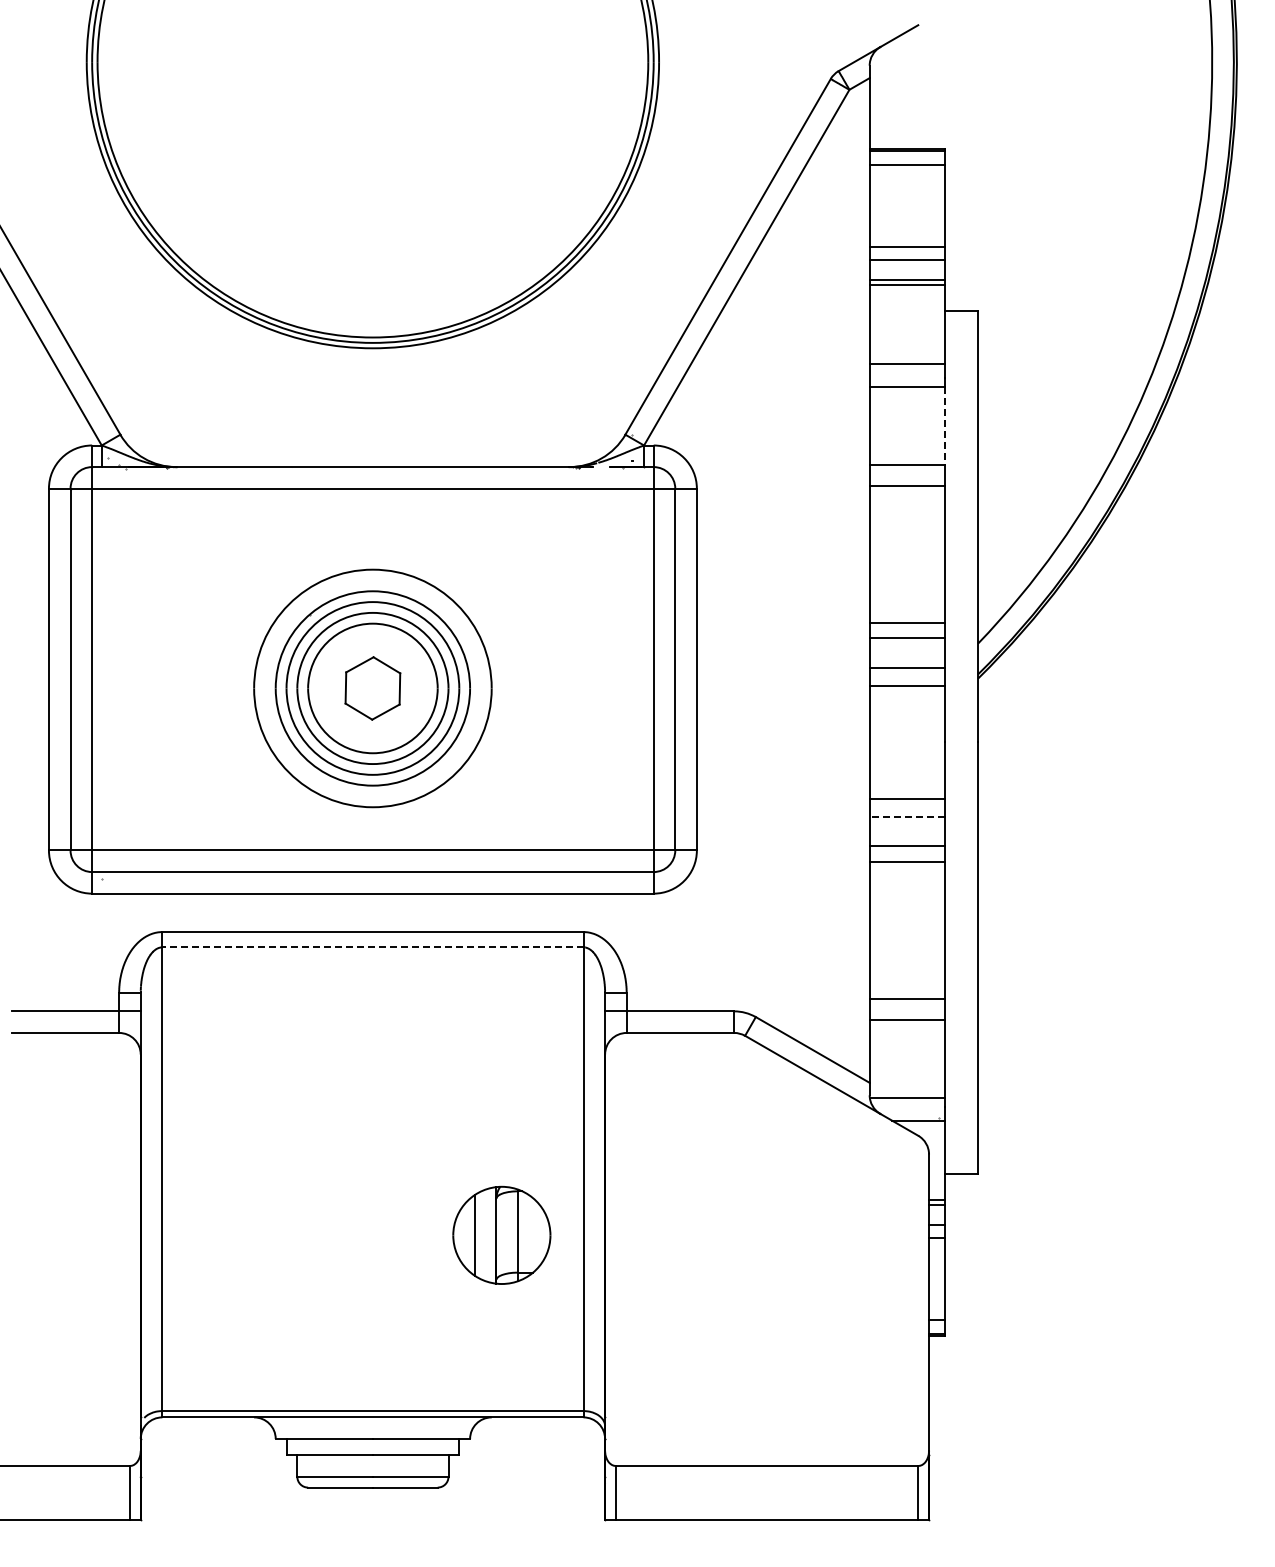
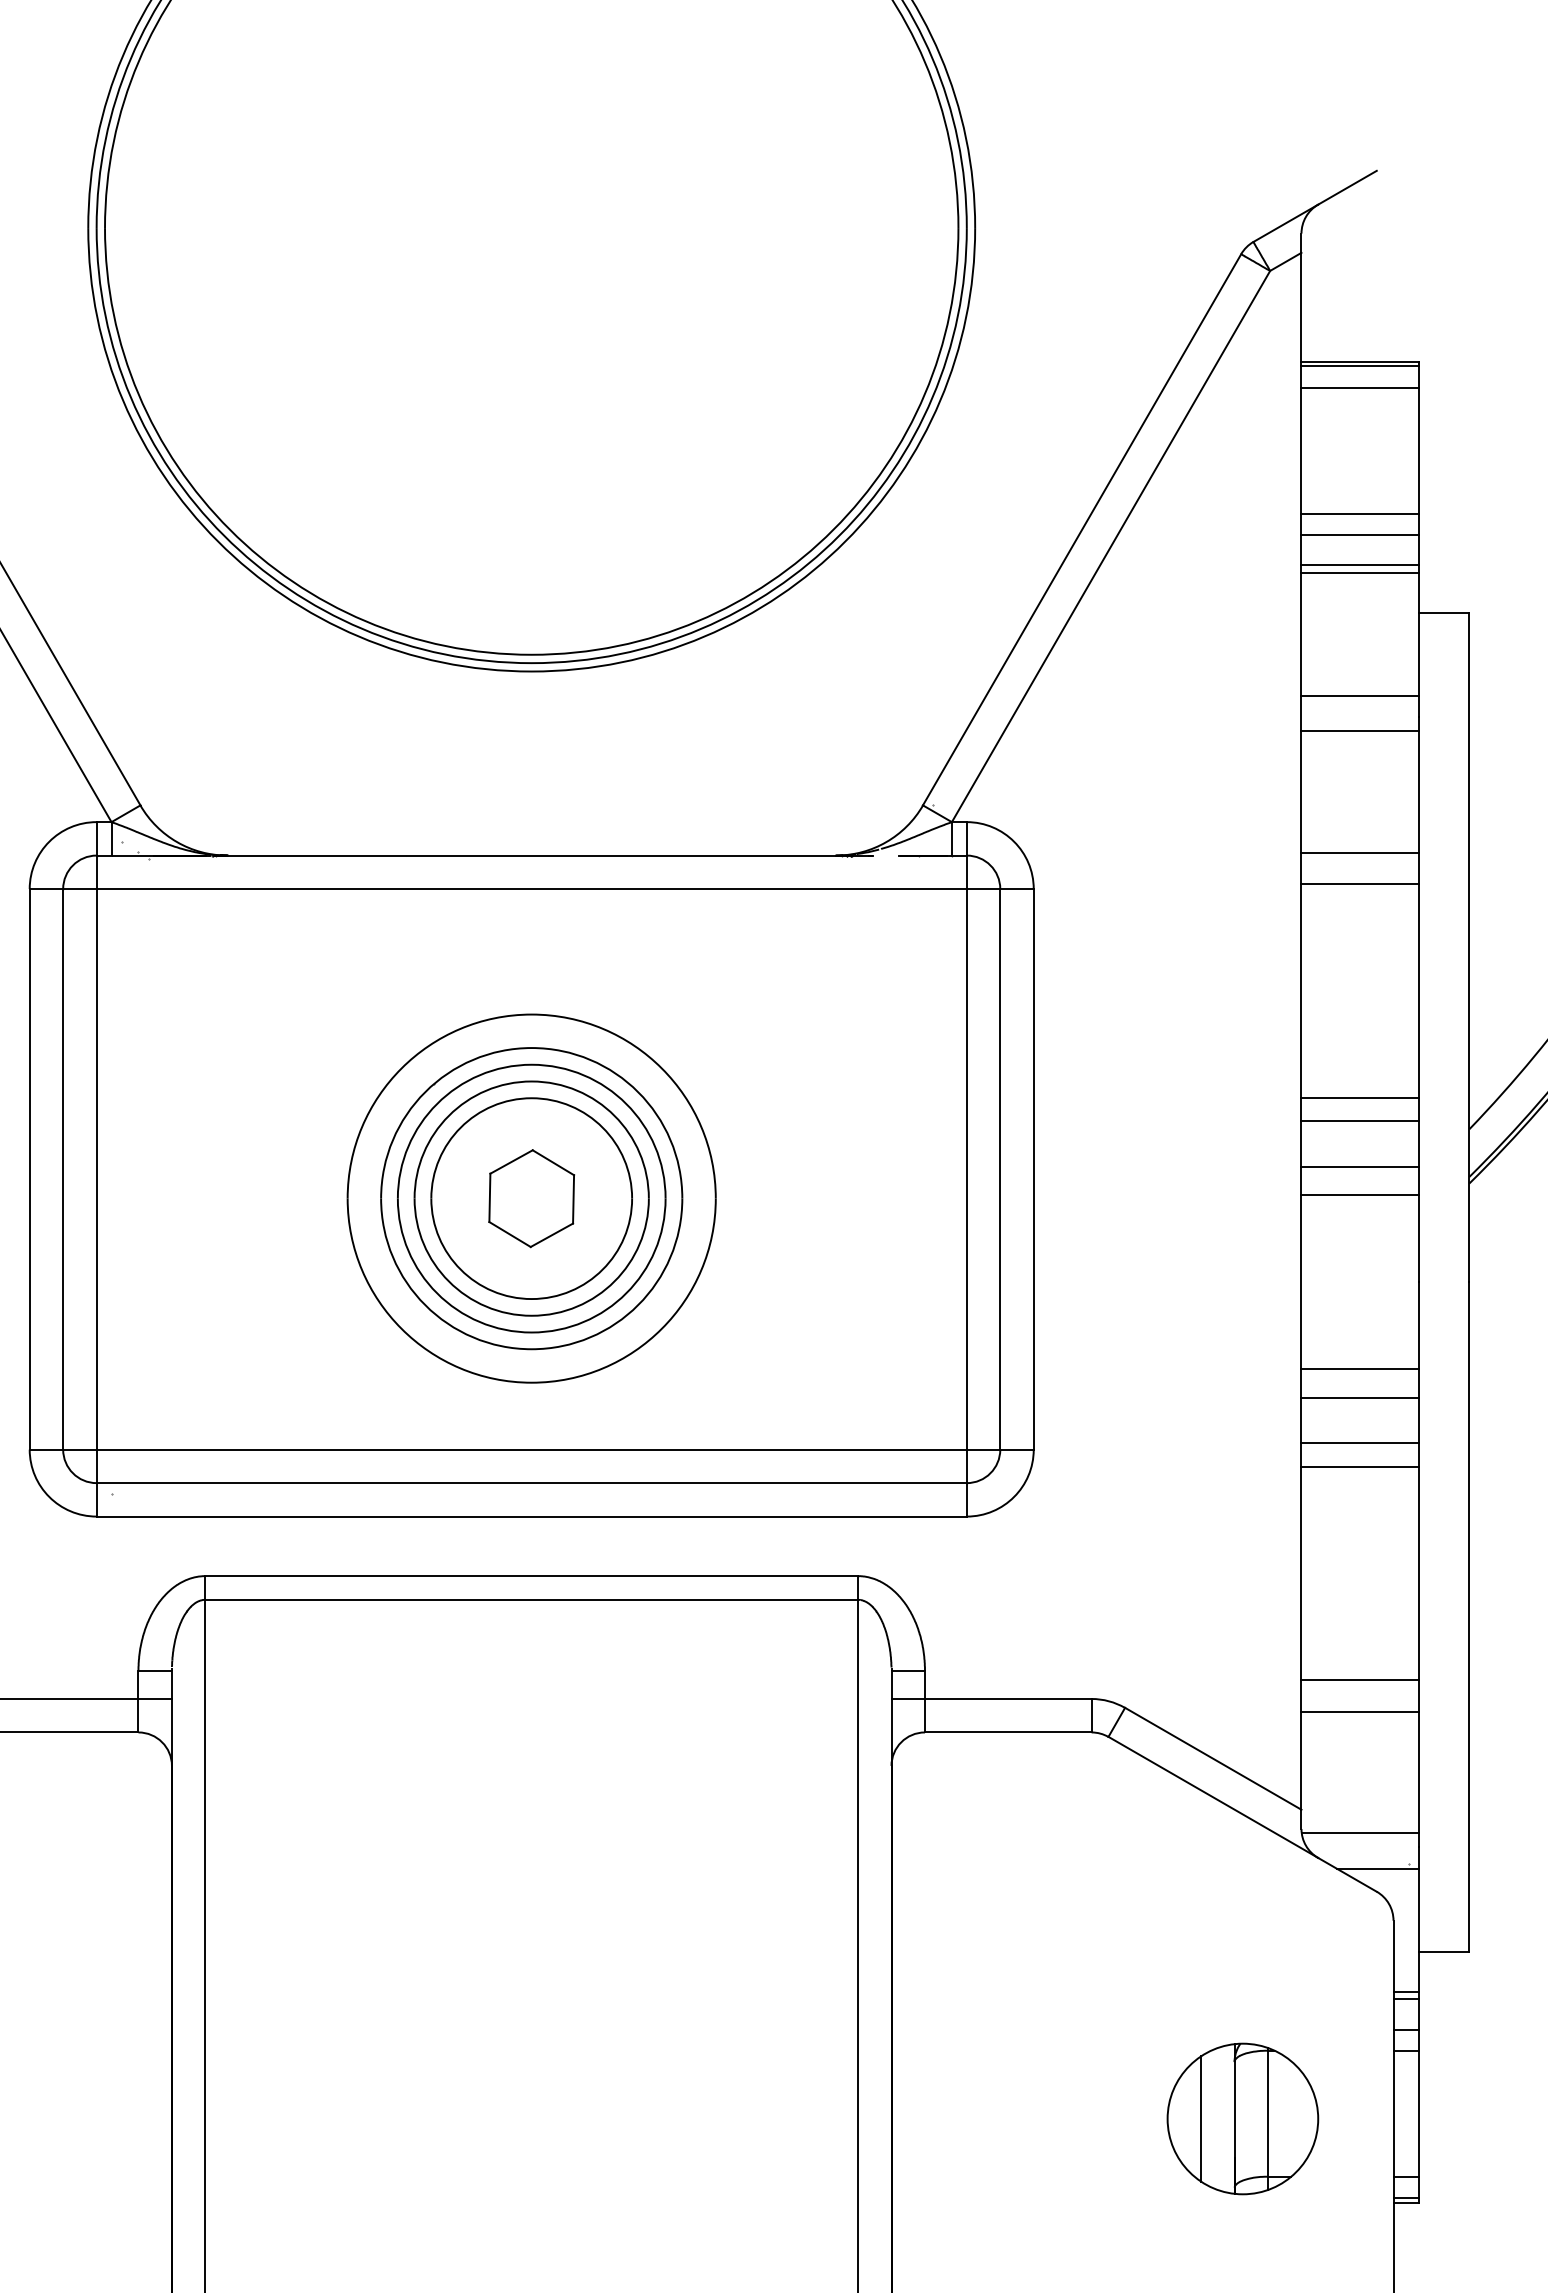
line: (945, 426) -> (1418, 792), dashed -> solid
line: (907, 816) -> (1360, 1397), dashed -> solid
line: (372, 947) -> (531, 1600), dashed -> solid
part: (501, 1234) -> (1242, 2117), moved

